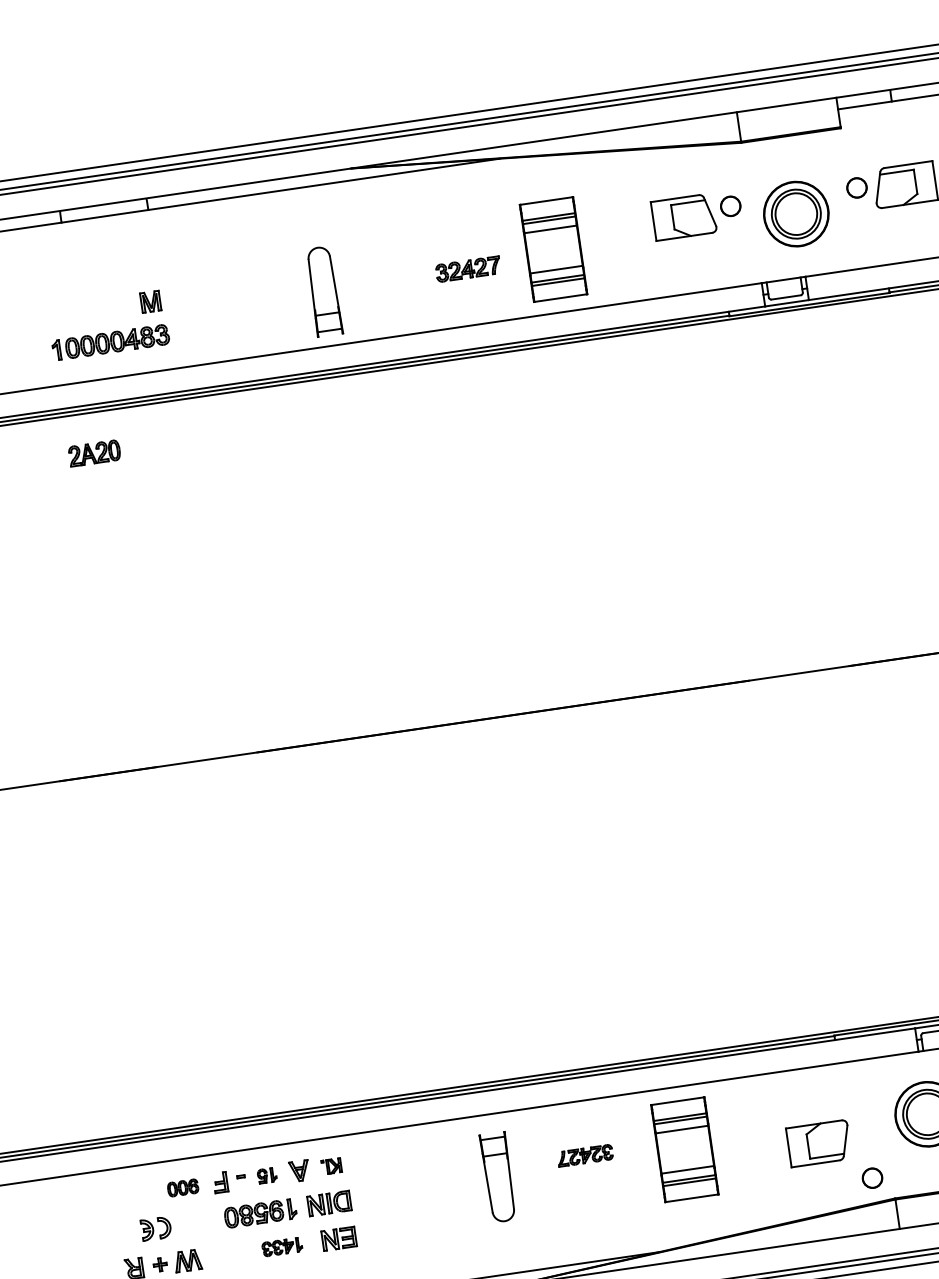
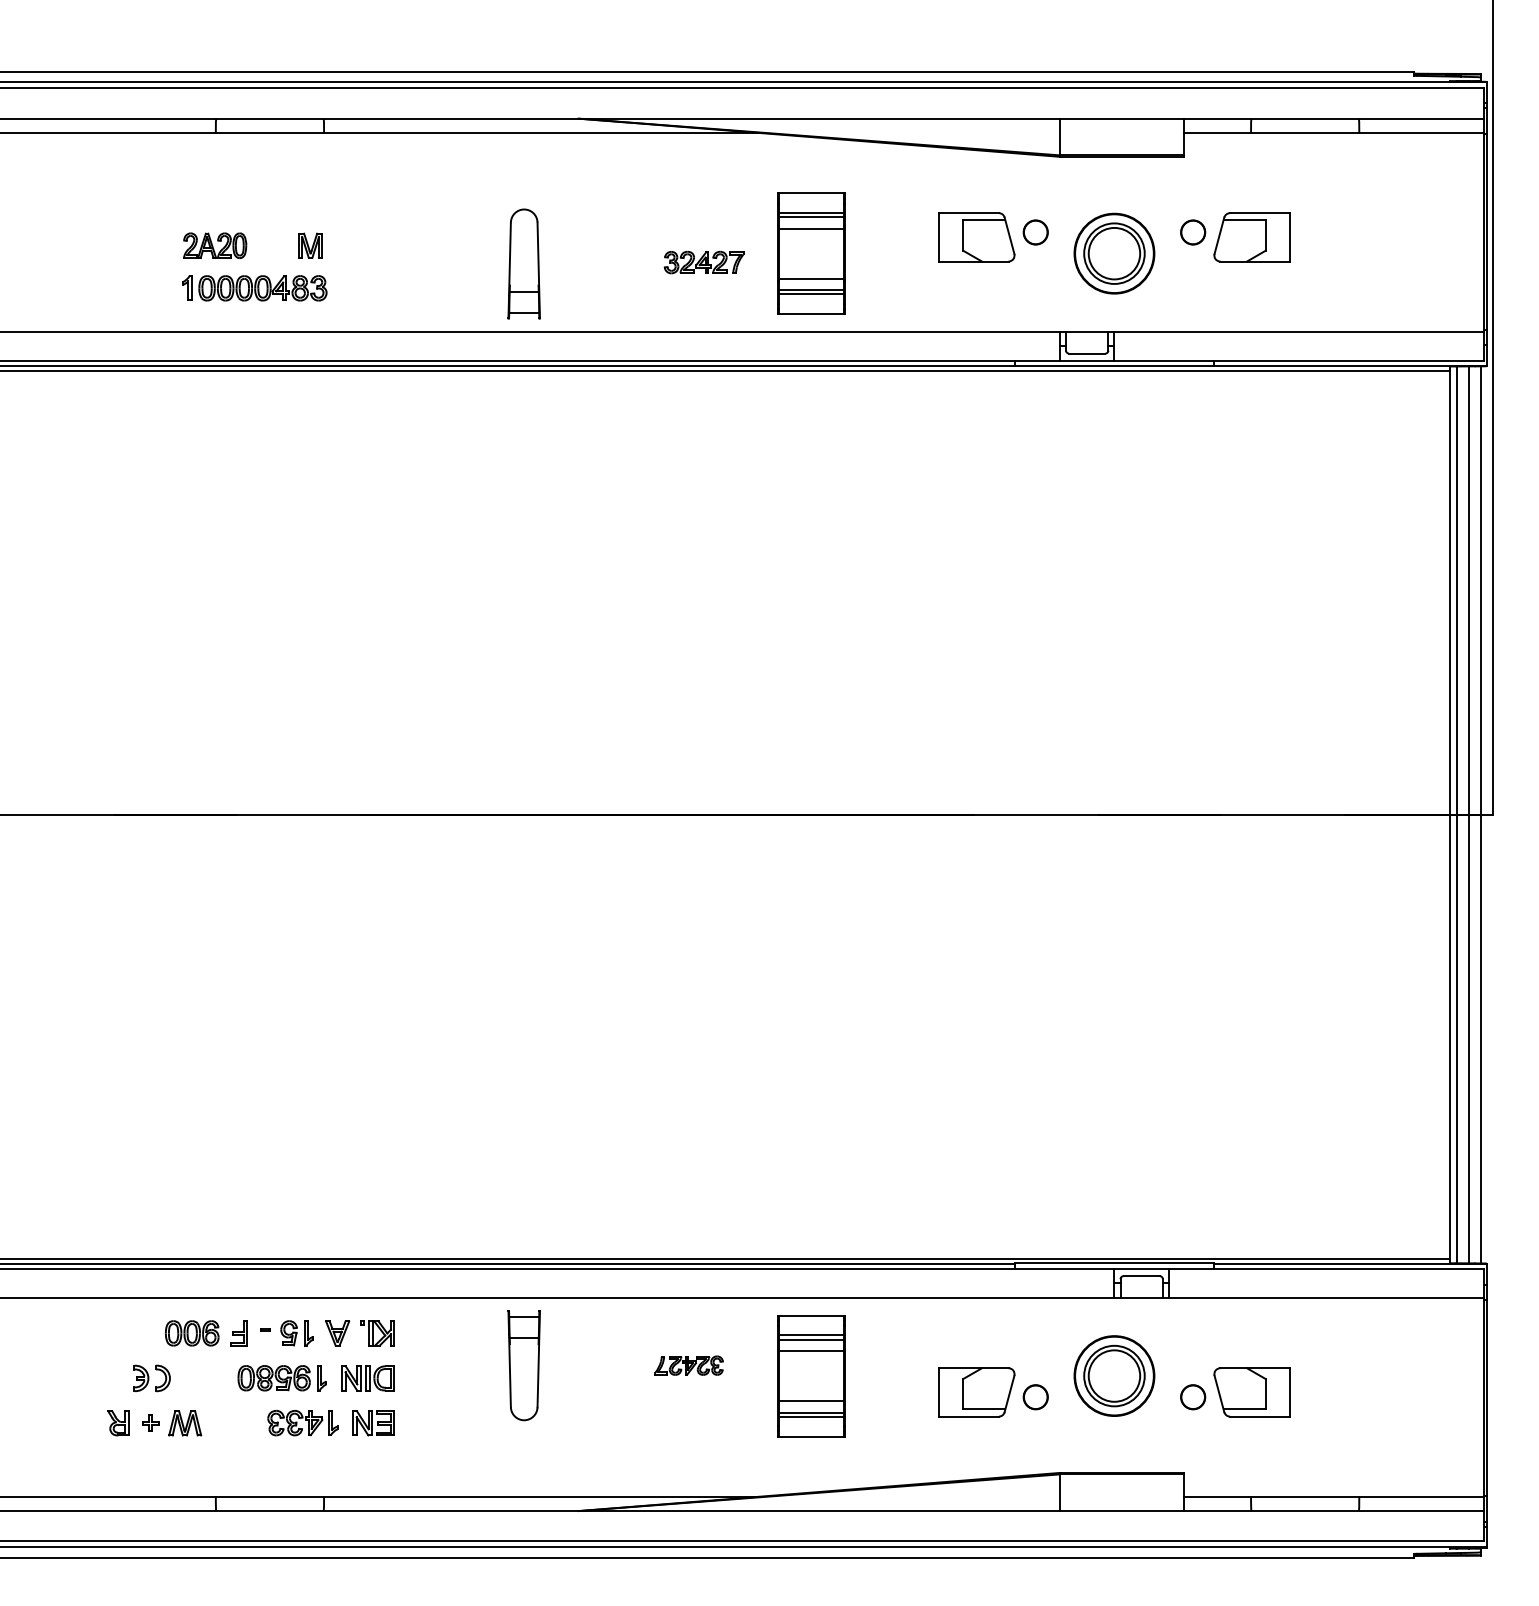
part: (94, 453) -> (215, 245), moved
part: (331, 1166) -> (377, 1333), size x1.43
part: (266, 1175) -> (296, 1333), size x1.43
part: (497, 1177) -> (523, 1365), moved
circle: (872, 1178) -> (1035, 1397), moved
part: (183, 1188) -> (192, 1333), size x1.43
part: (282, 1247) -> (302, 1423), size x1.43

